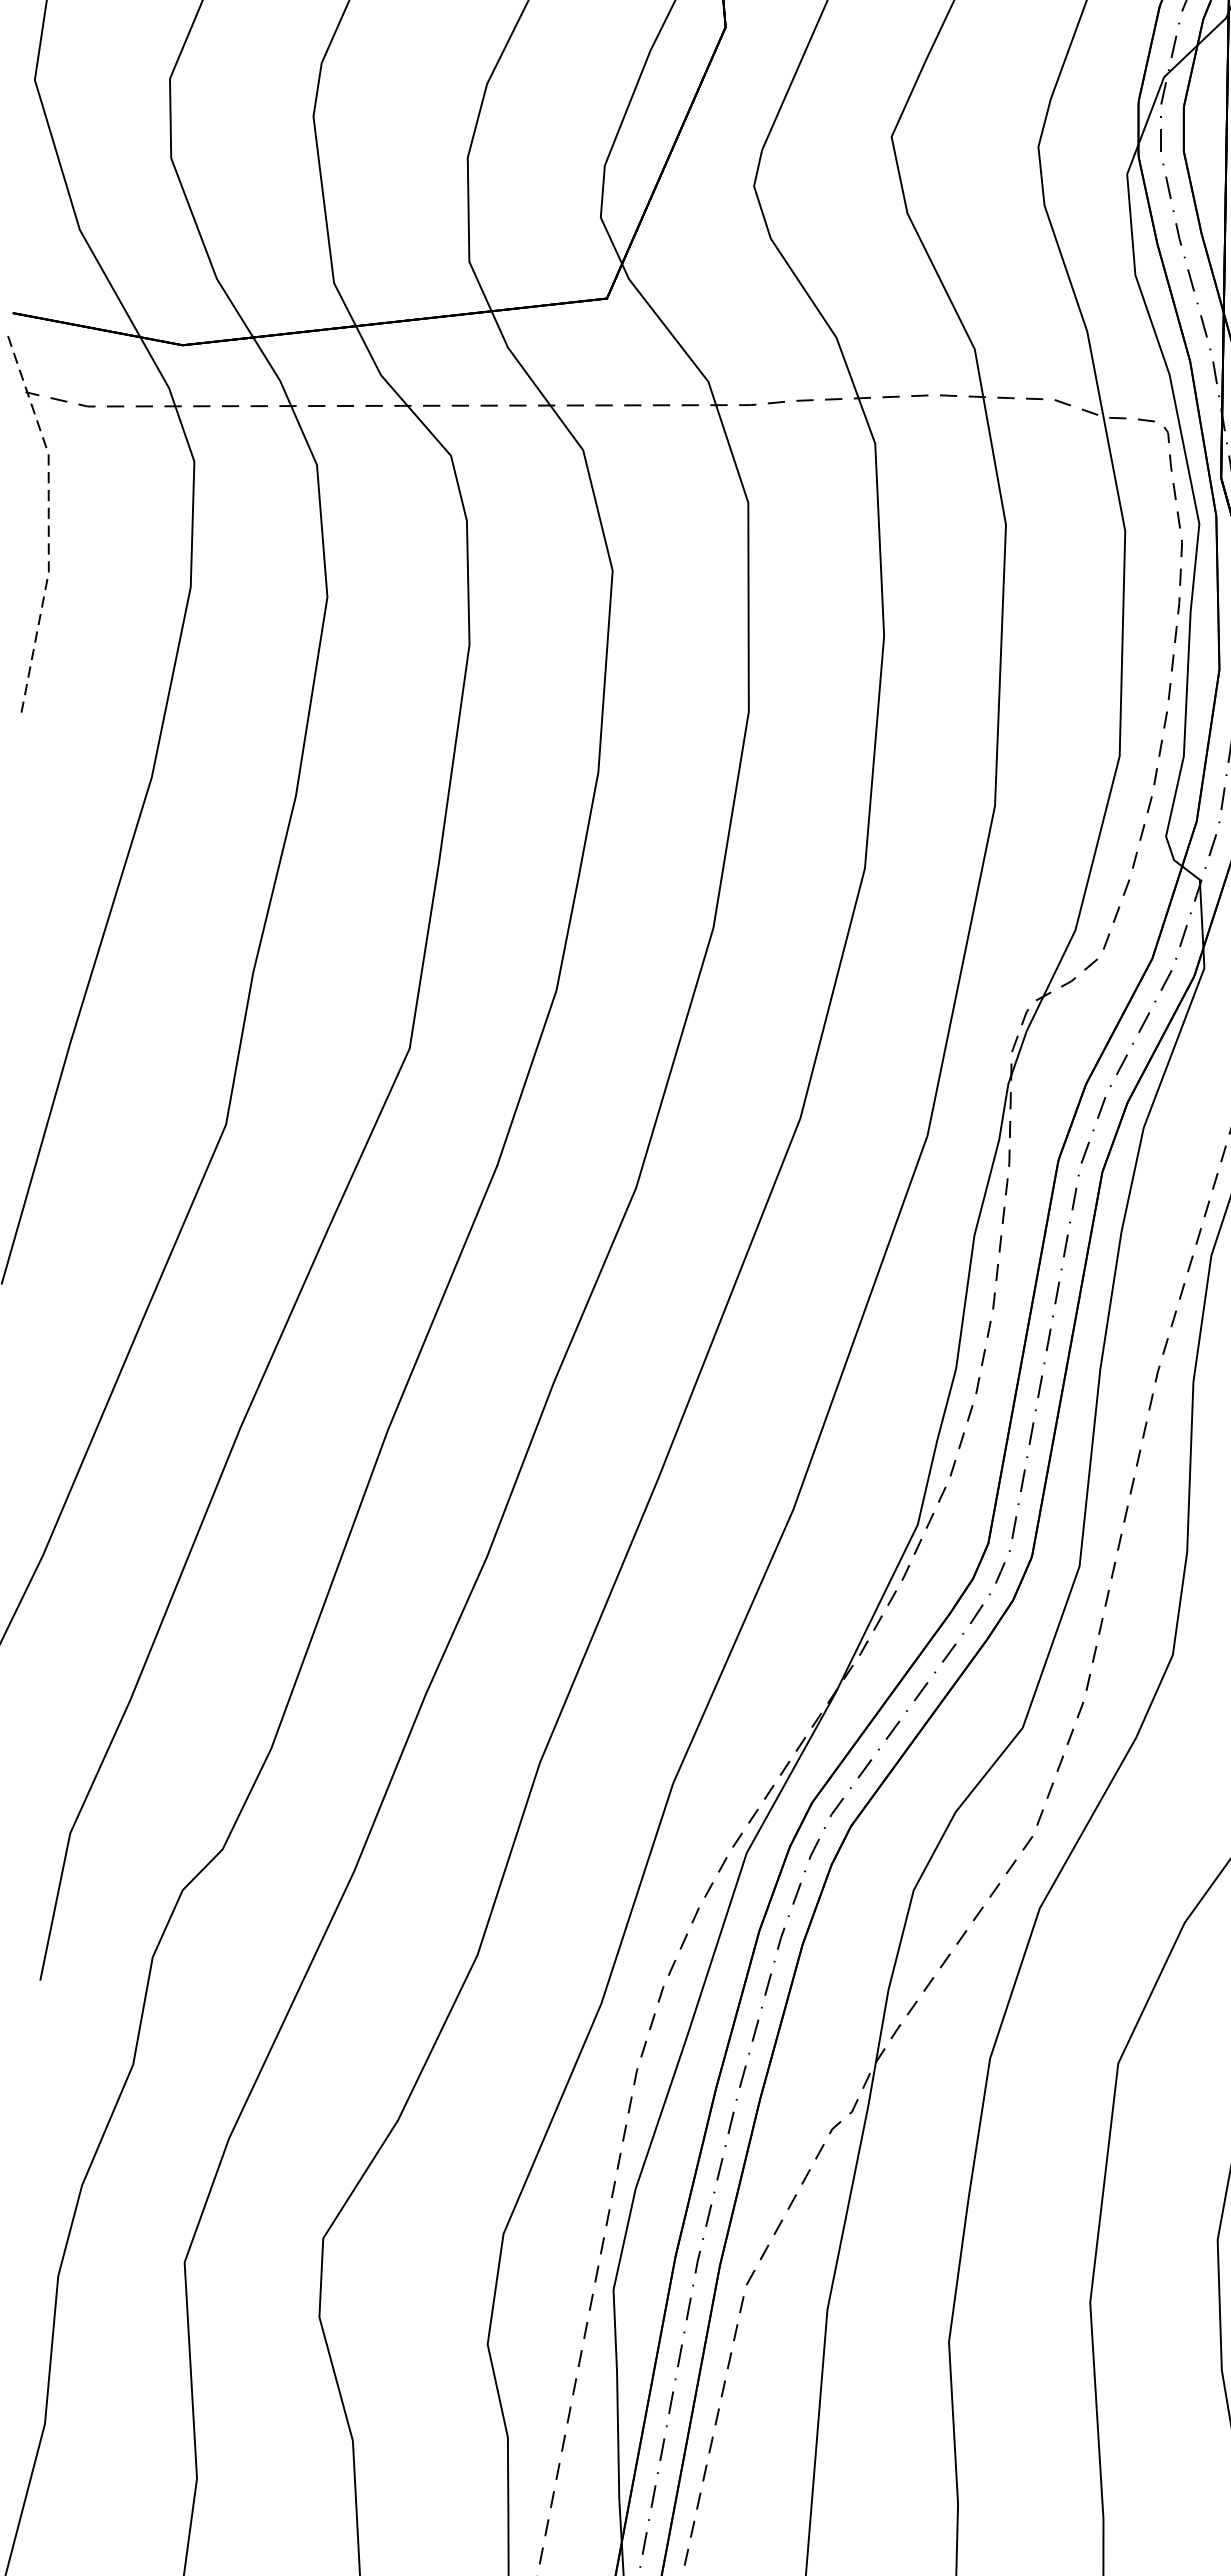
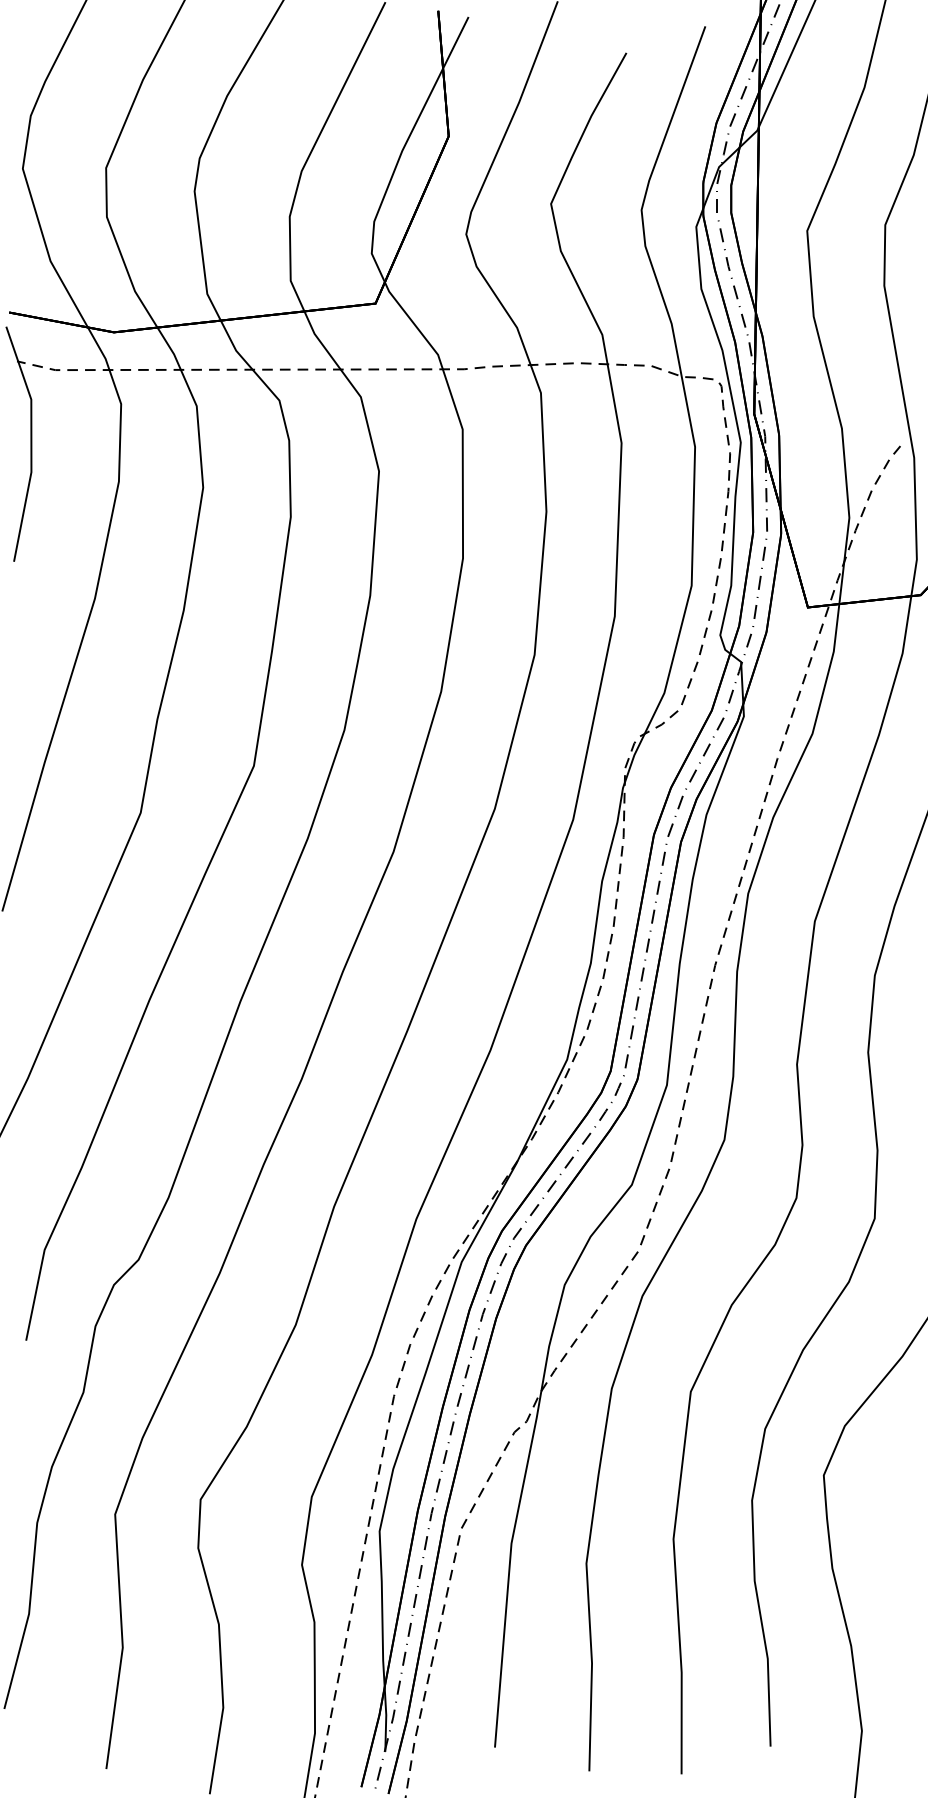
line: (48, 525) -> (31, 443), dashed -> solid

